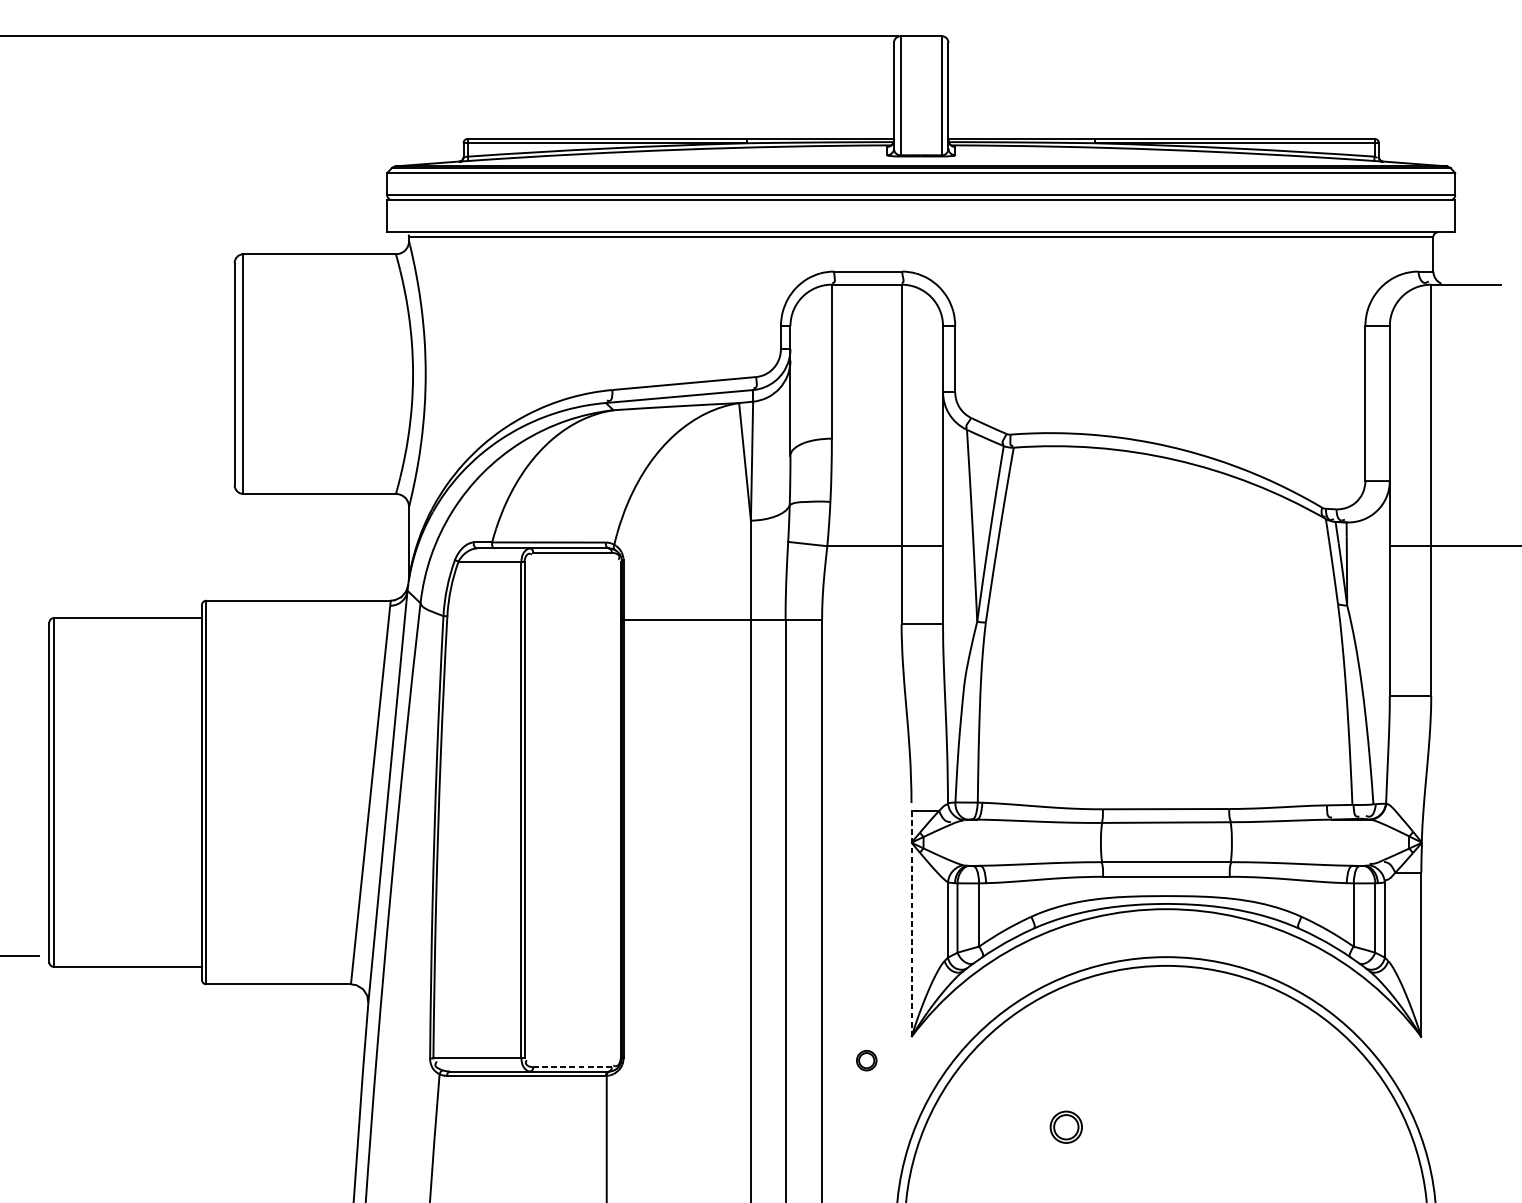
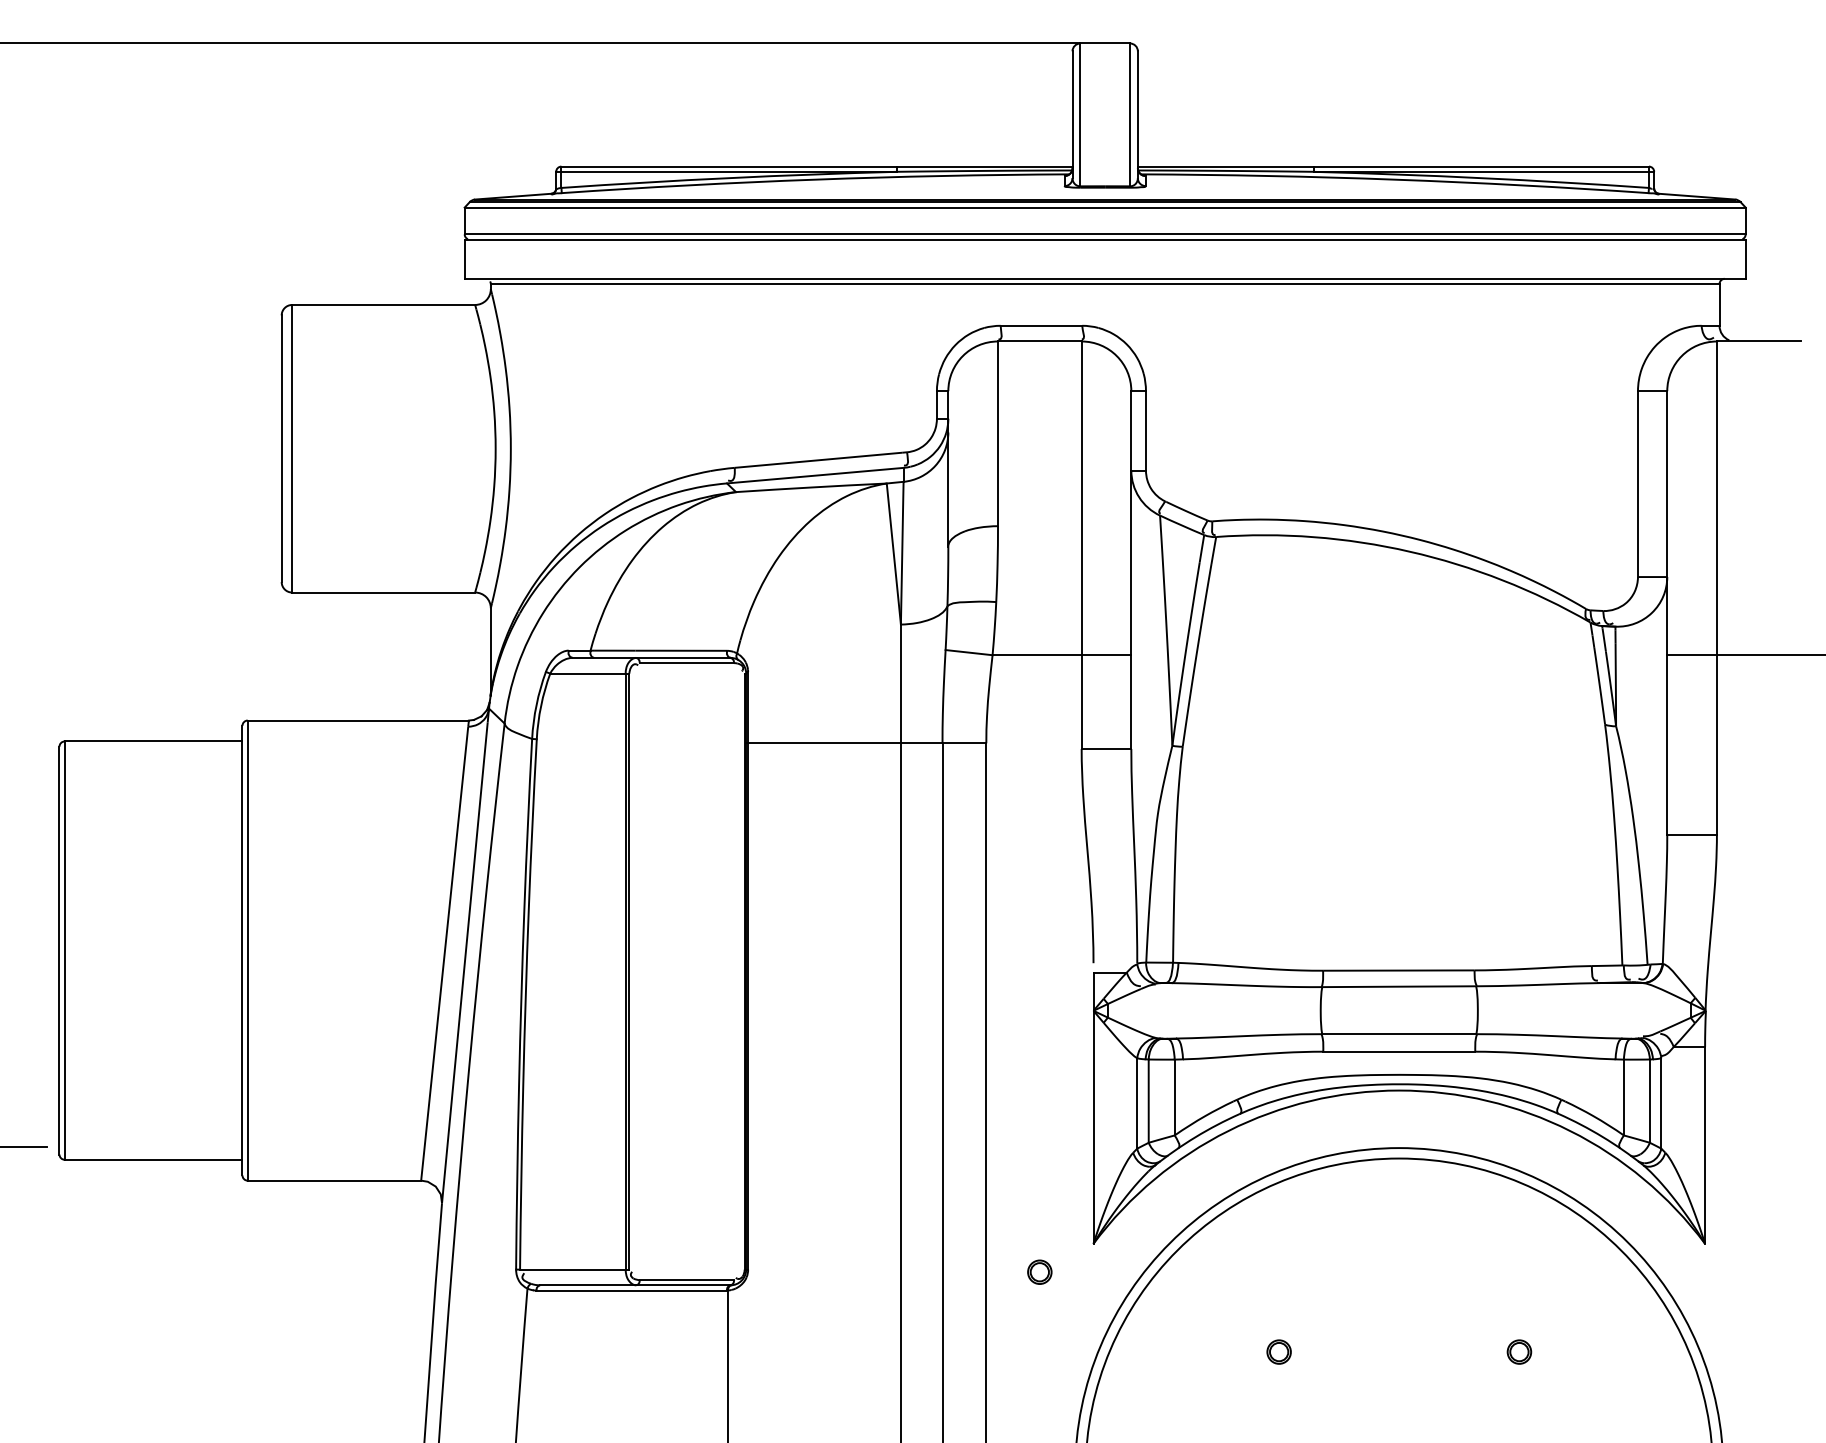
line: (911, 924) -> (1093, 1108), dashed -> solid
line: (572, 1067) -> (686, 1280), dashed -> solid
part: (1065, 1126) -> (1278, 1351), size x0.62
part: (1266, 1126) -> (1519, 1351), added

